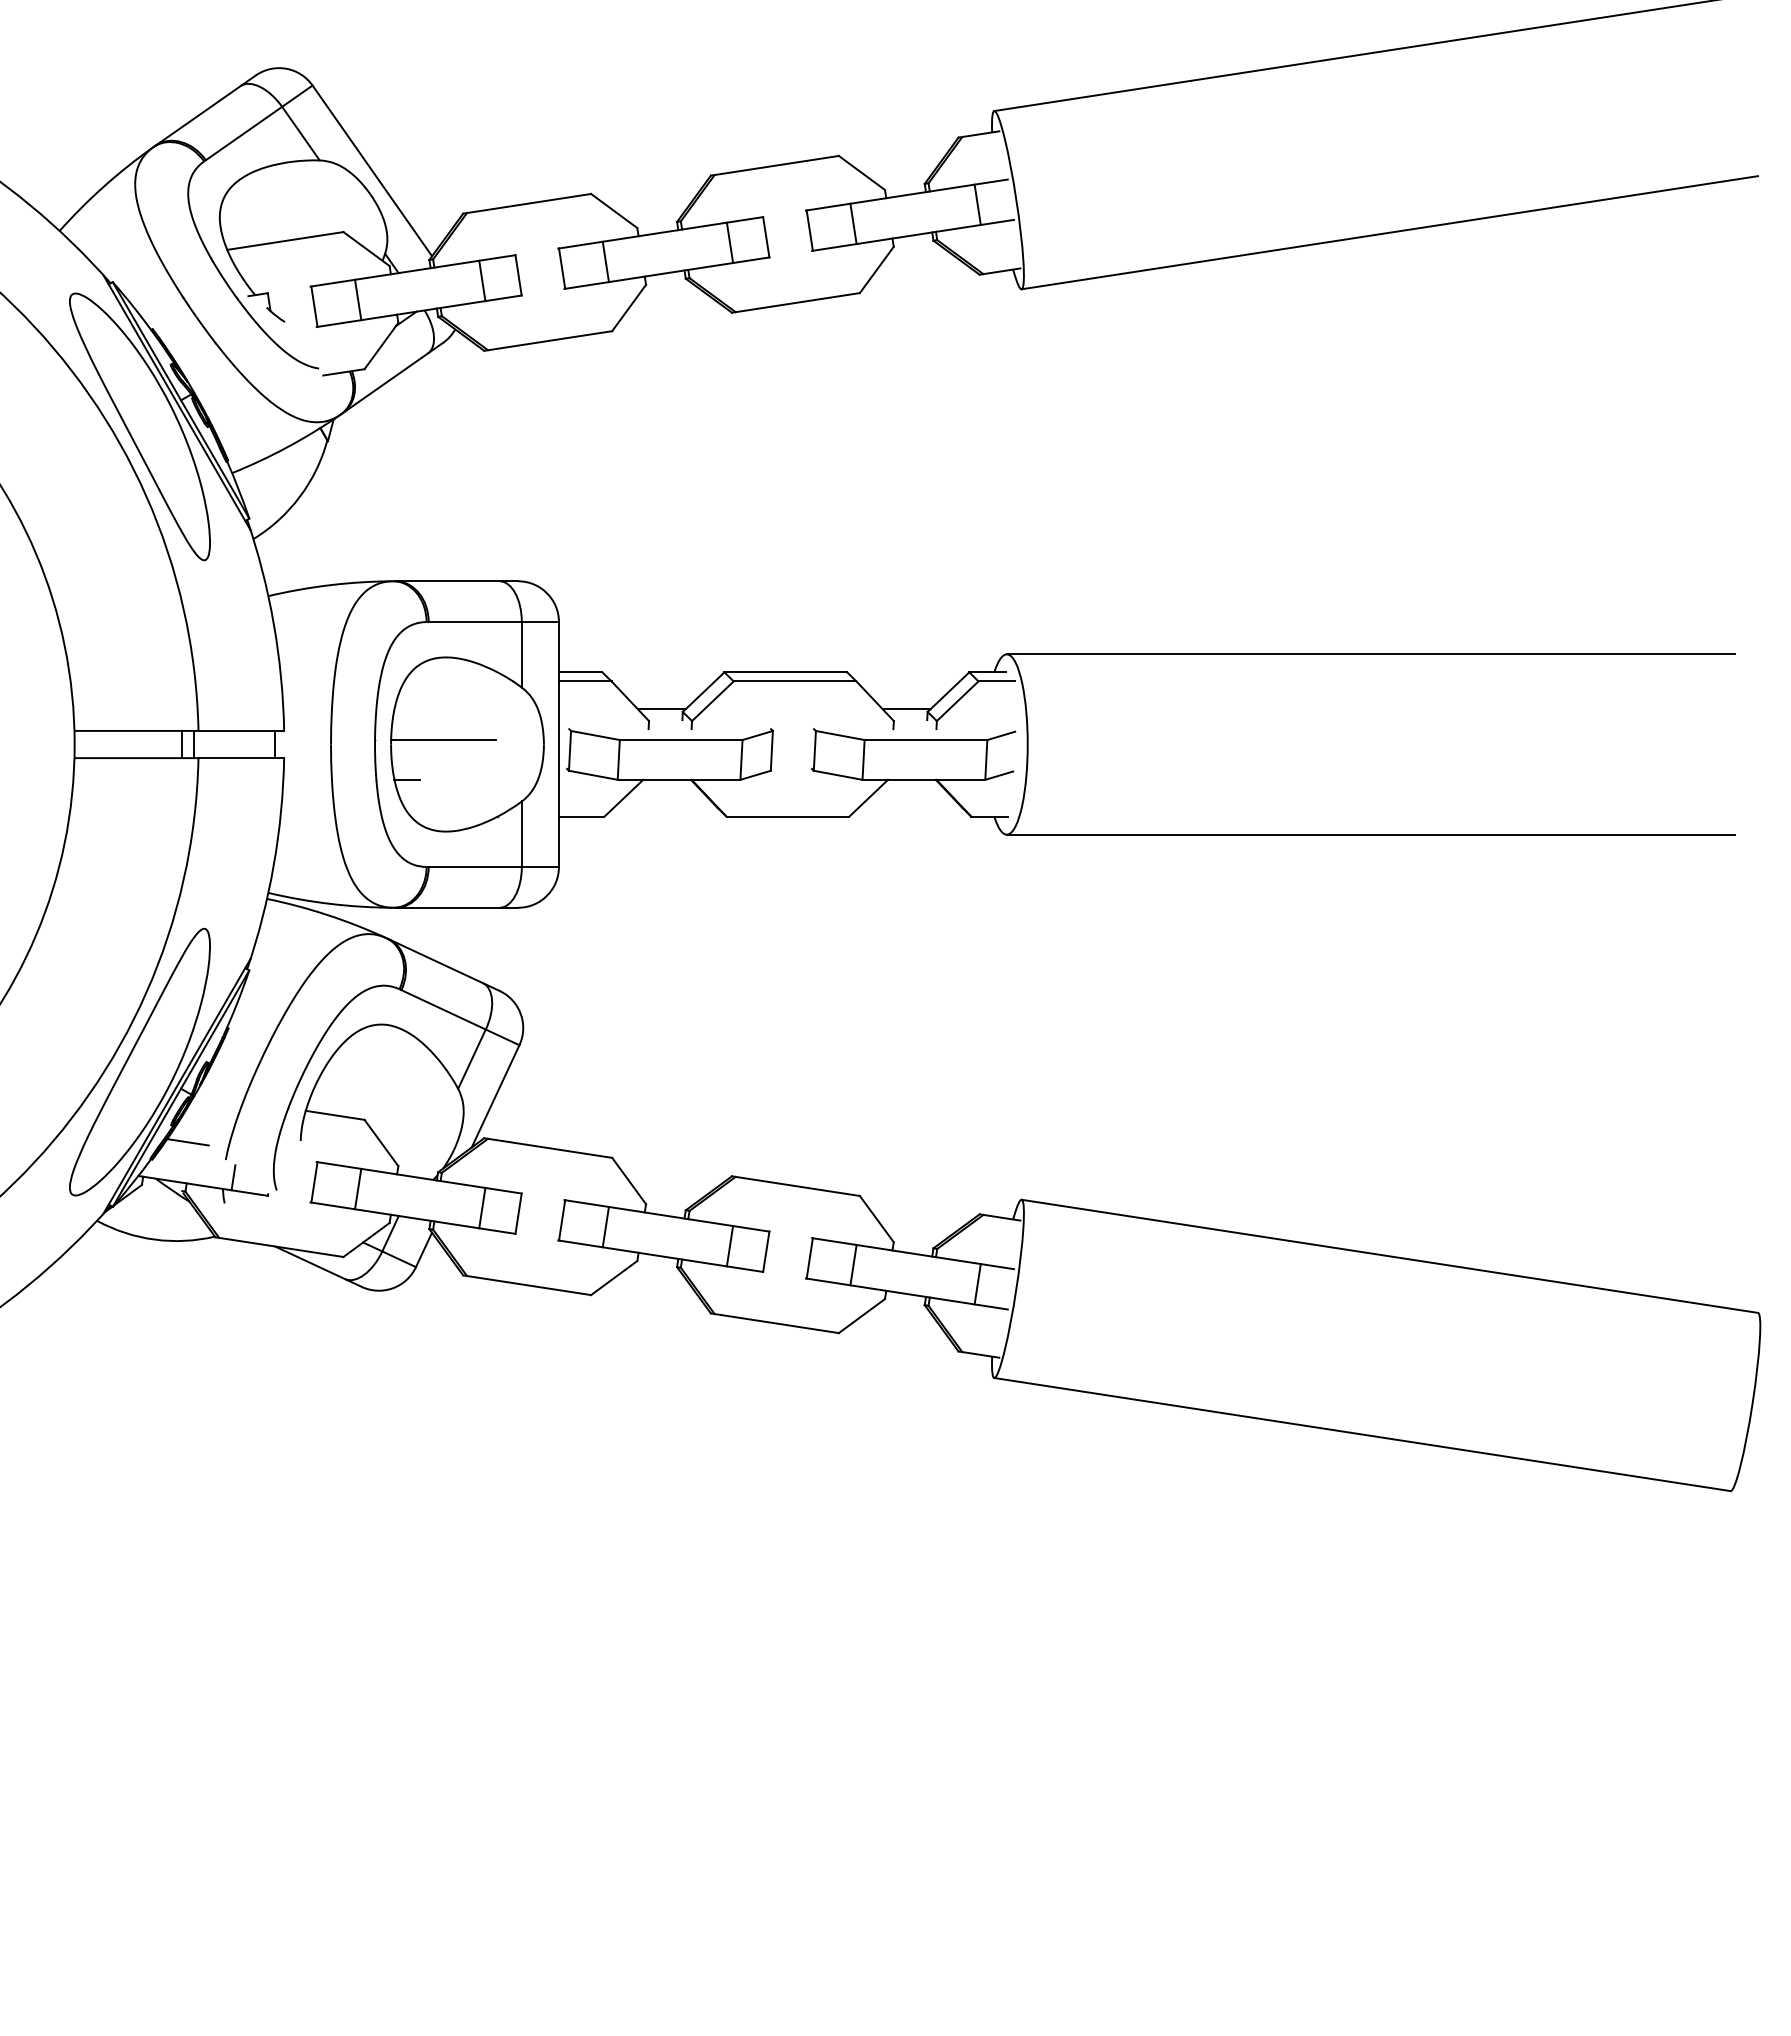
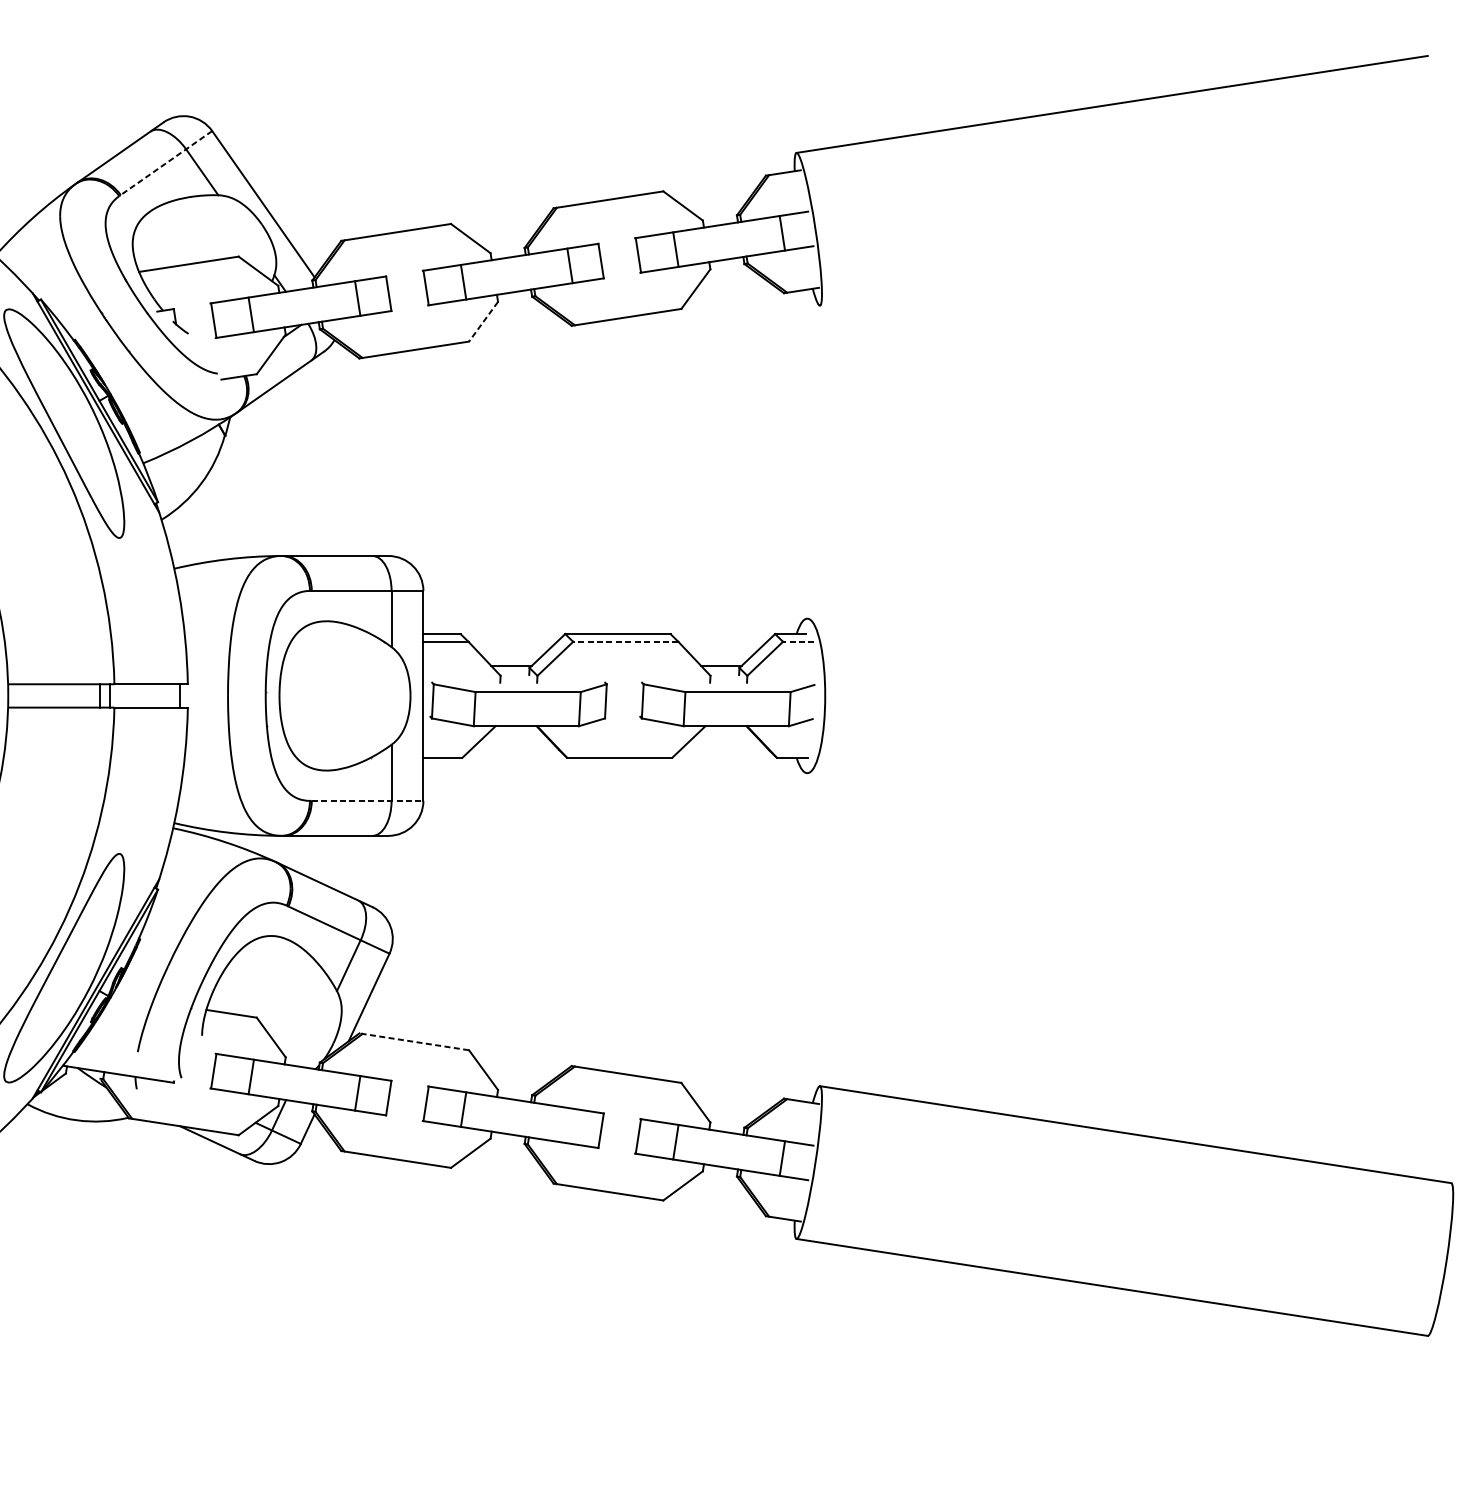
line: (258, 123) -> (165, 163), solid -> dashed
line: (1389, 232) -> (1135, 257), removed
line: (629, 308) -> (483, 322), solid -> dashed
line: (1370, 654) -> (1119, 618), removed
line: (794, 681) -> (625, 641), solid -> dashed
line: (996, 681) -> (798, 641), solid -> dashed
line: (443, 740) -> (324, 692), removed
line: (407, 779) -> (293, 725), removed
line: (1370, 834) -> (1119, 773), removed
line: (494, 866) -> (368, 800), solid -> dashed
line: (187, 1142) -> (104, 1037), removed
line: (548, 1148) -> (414, 1042), solid -> dashed
line: (233, 1177) -> (144, 1067), removed
line: (729, 1246) -> (569, 1126), removed

